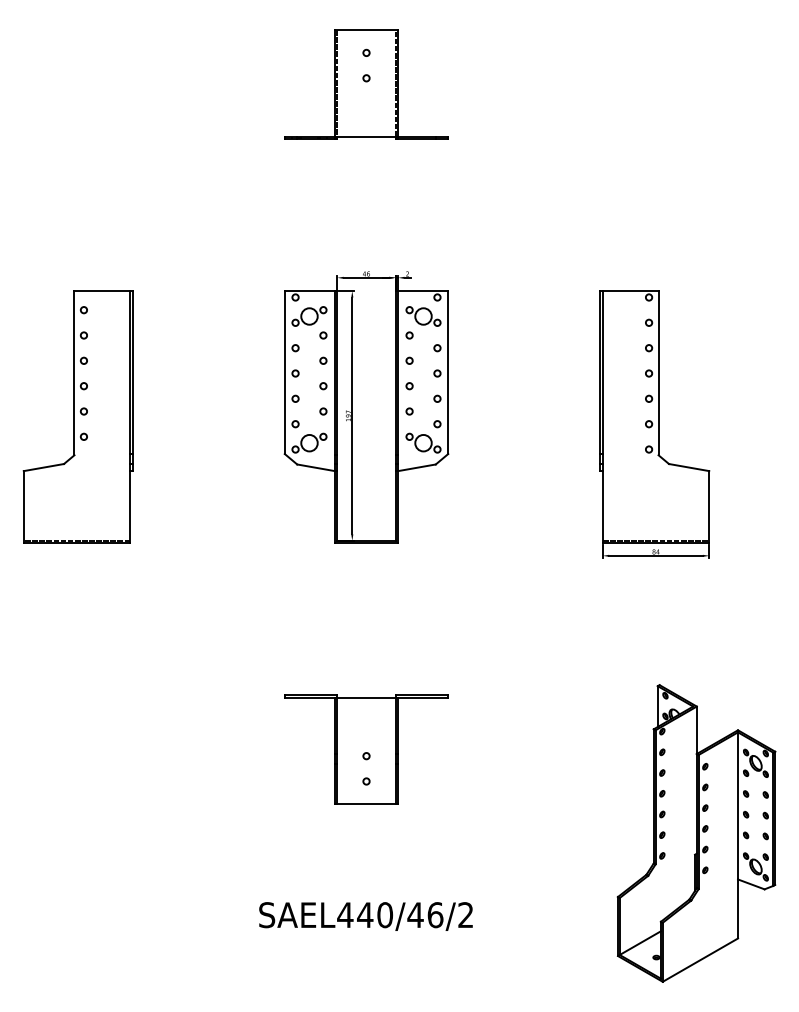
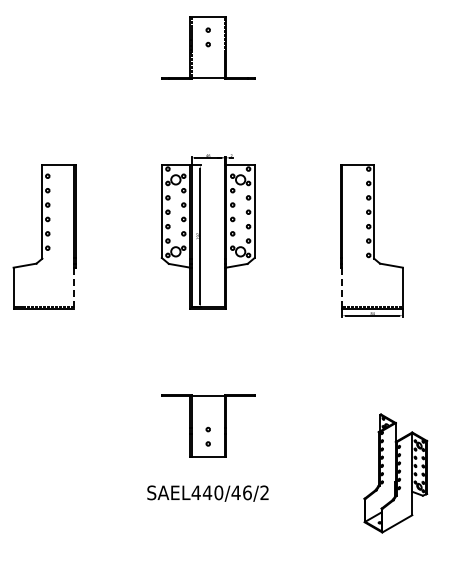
line: (130, 507) -> (74, 288), solid -> dashed
line: (602, 507) -> (342, 288), solid -> dashed
part: (696, 833) -> (395, 473), size x0.7
text: (365, 916) -> (207, 493), moved

